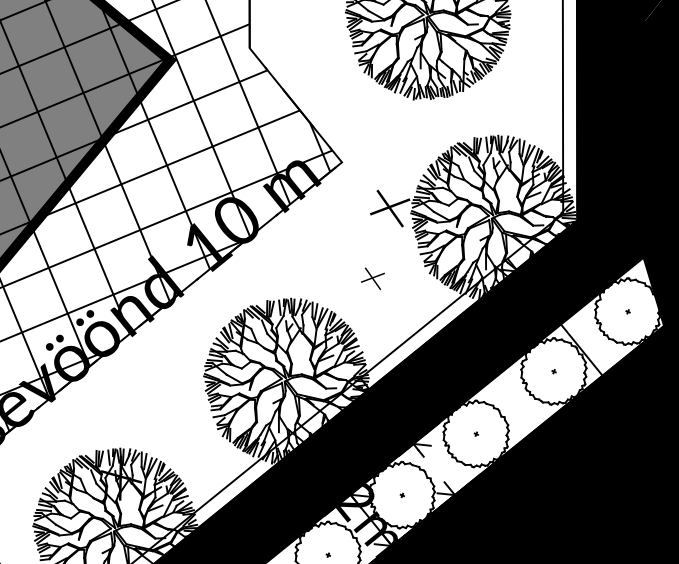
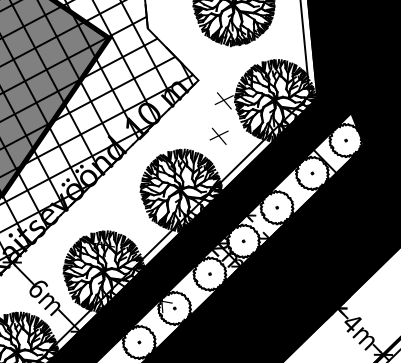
part: (371, 277) -> (218, 135), size x1.67

